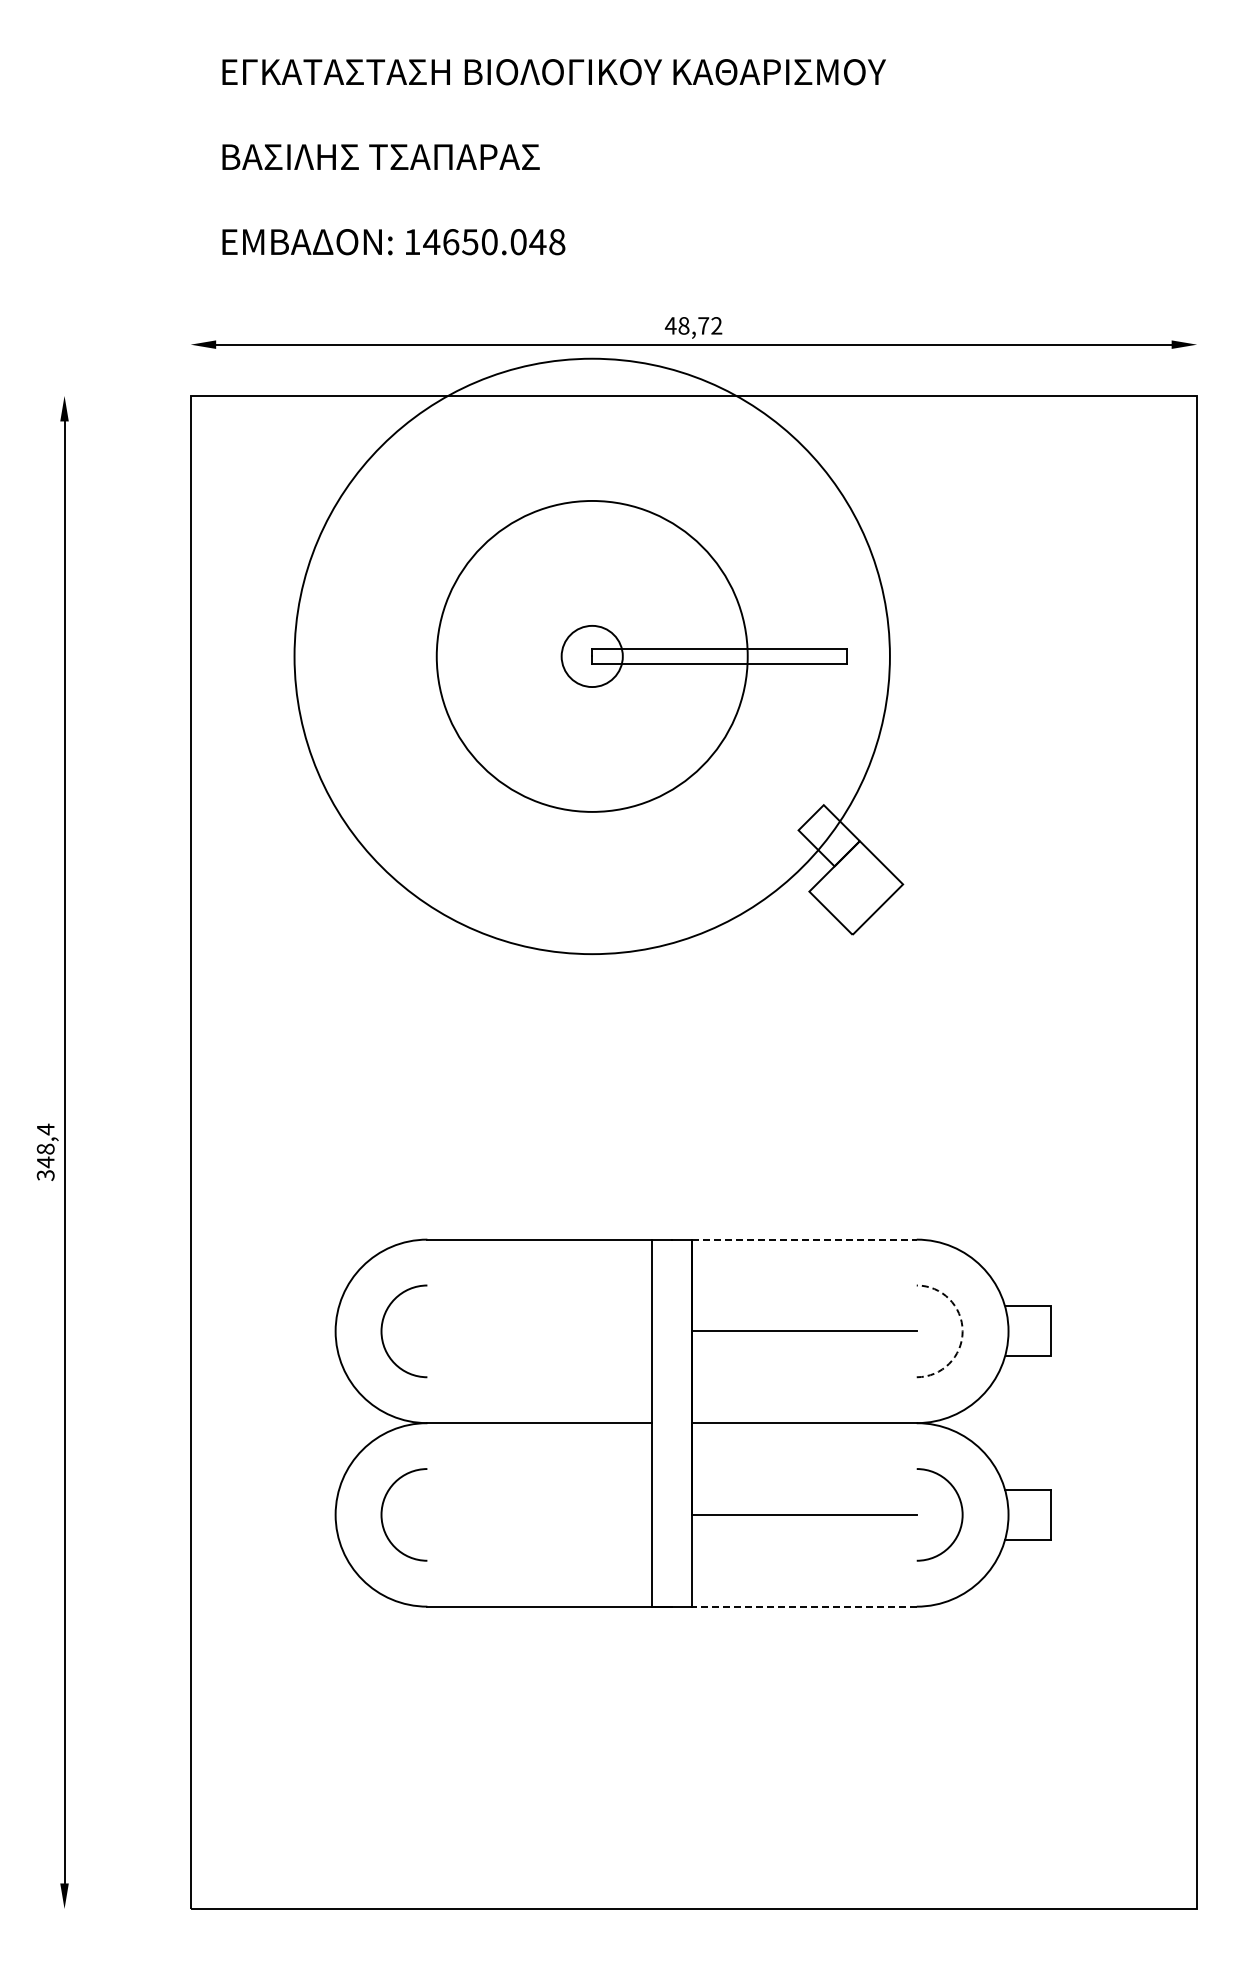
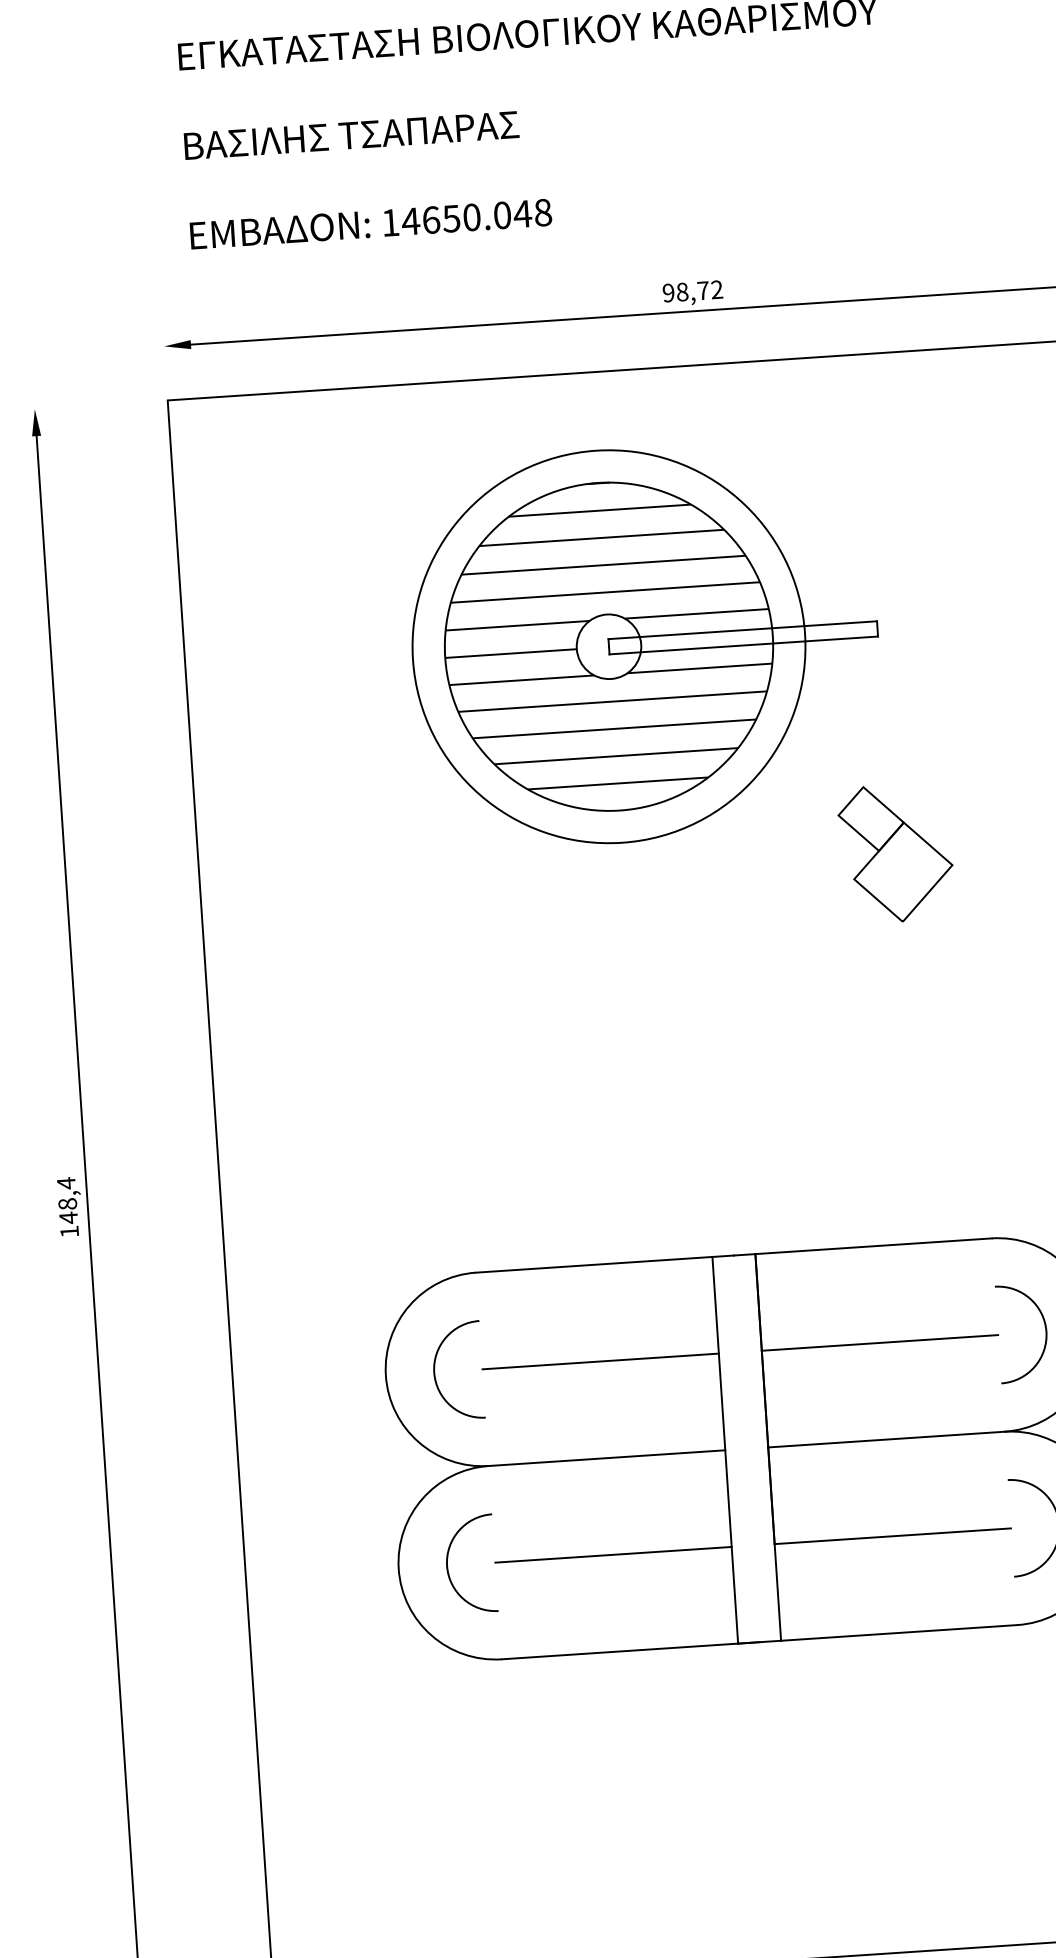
text: (670, 325) -> (668, 292), 48,72 -> 98,72
hatch: (590, 643) -> (606, 633), added
circle: (592, 656) -> (609, 646), size x0.62
text: (45, 1175) -> (69, 1231), 348,4 -> 148,4
line: (805, 1239) -> (874, 1246), dashed -> solid
line: (539, 1331) -> (600, 1361), added
arc: (962, 1331) -> (1046, 1331), dashed -> solid
line: (539, 1514) -> (613, 1554), added
line: (804, 1606) -> (899, 1632), dashed -> solid

